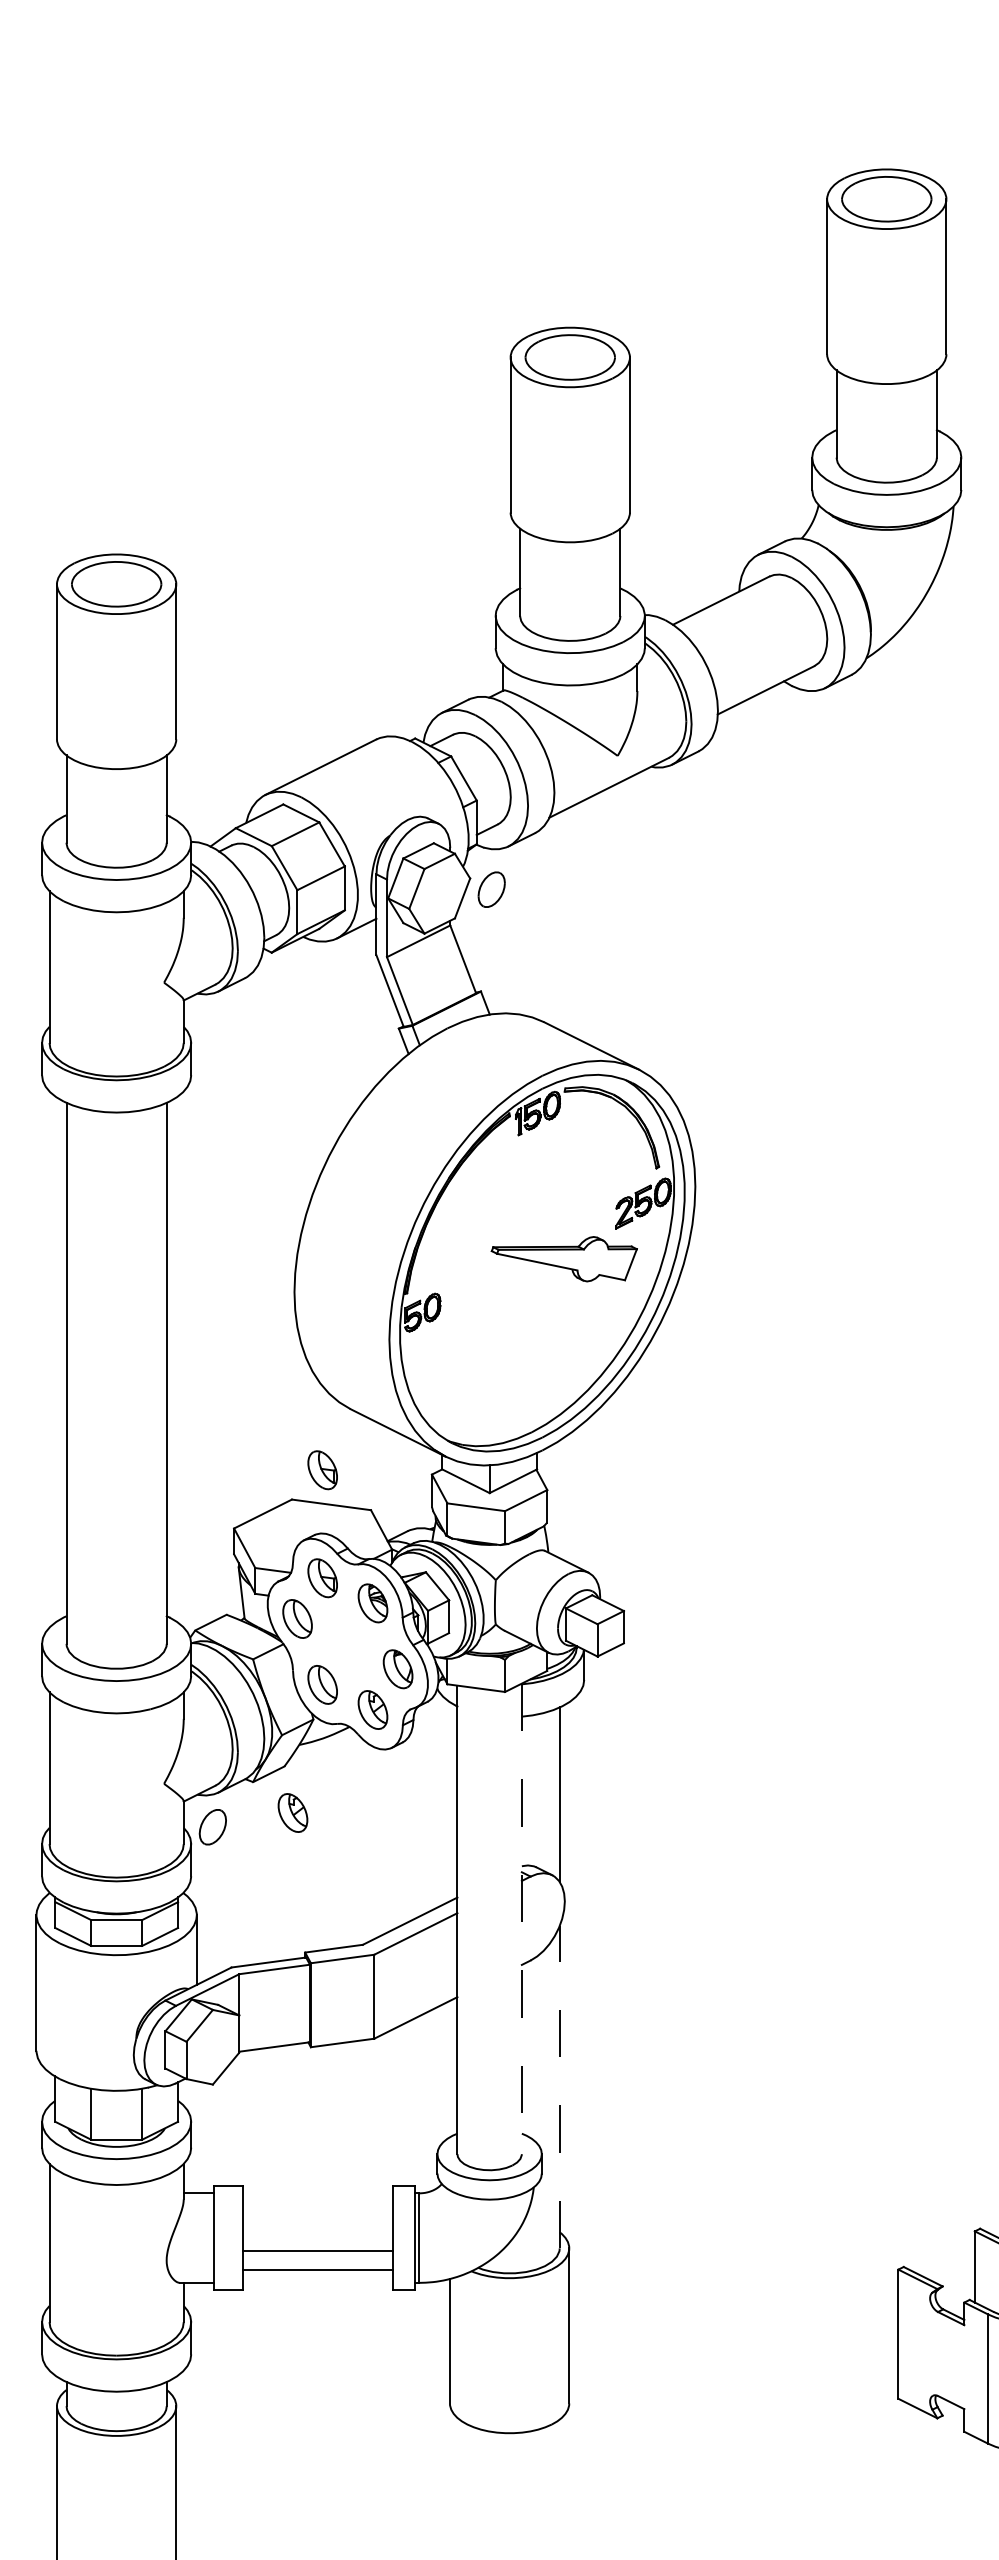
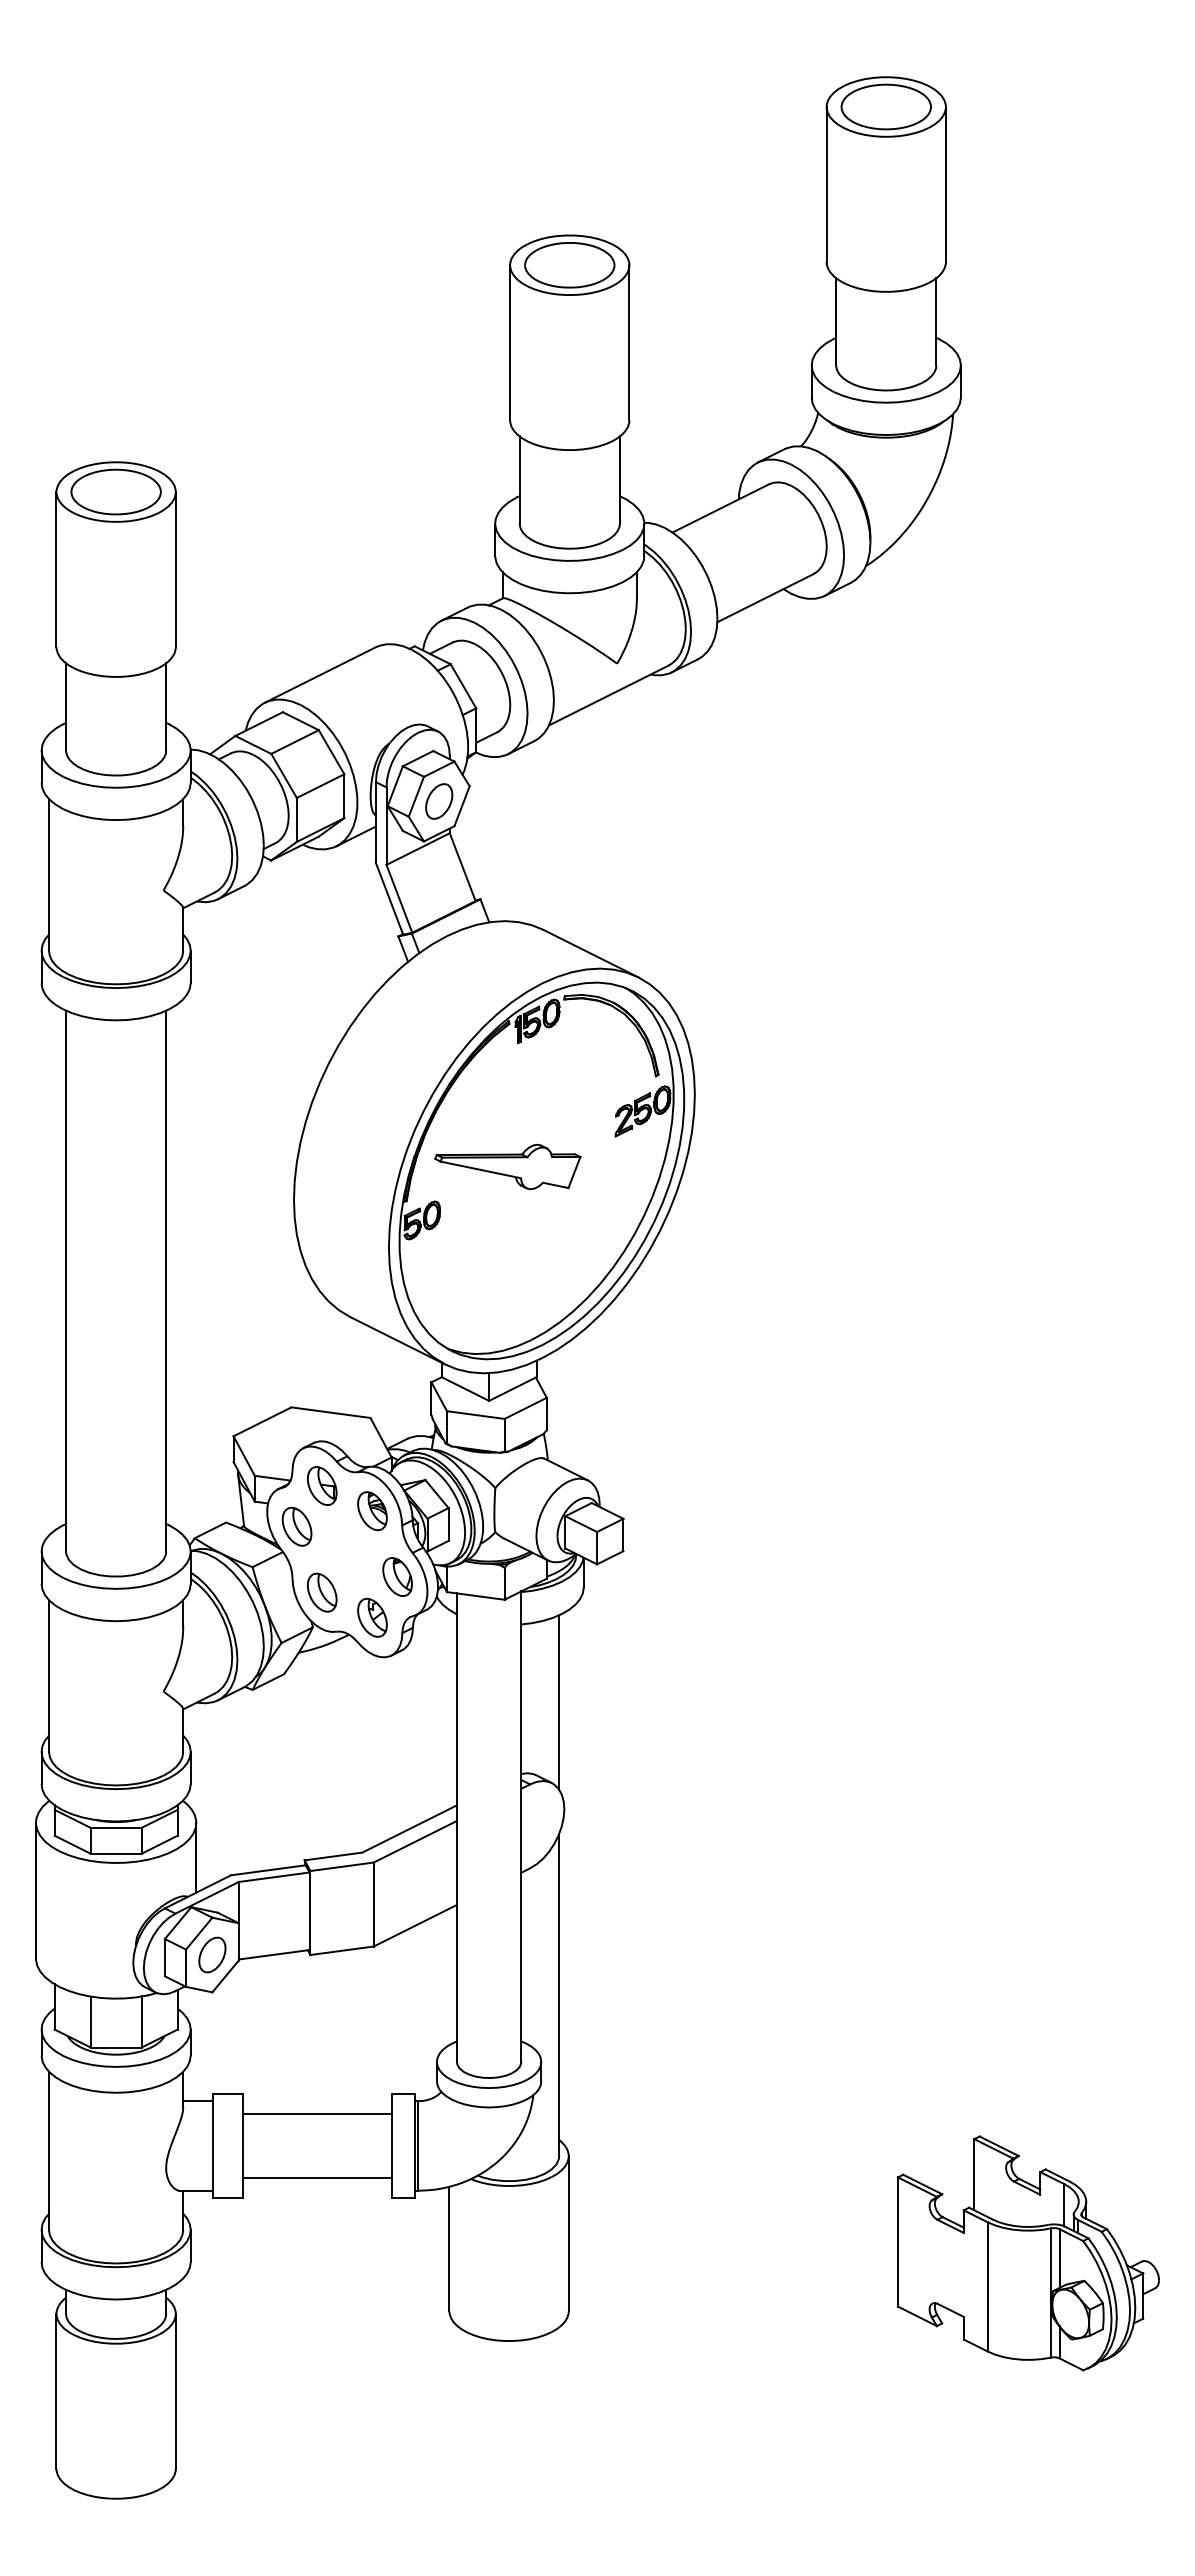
part: (492, 889) -> (439, 801), moved
part: (564, 1258) -> (507, 1166), moved
part: (323, 1469) -> (322, 1377), removed
part: (293, 1812) -> (292, 1720), removed
part: (213, 1826) -> (212, 1954), moved
line: (522, 1919) -> (521, 1827), dashed -> solid
line: (560, 2086) -> (559, 1994), dashed -> solid
line: (318, 2250) -> (317, 2113), moved

